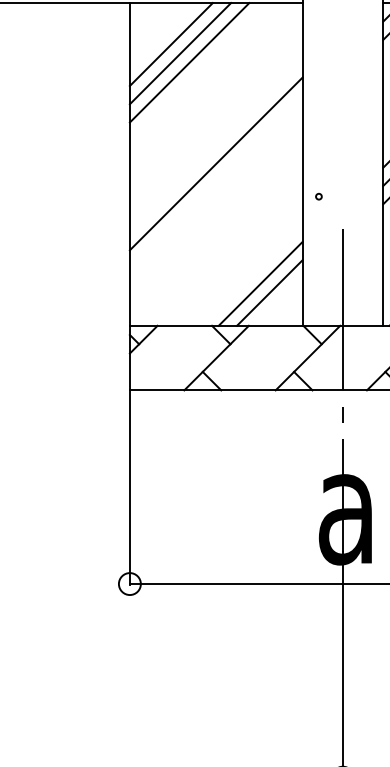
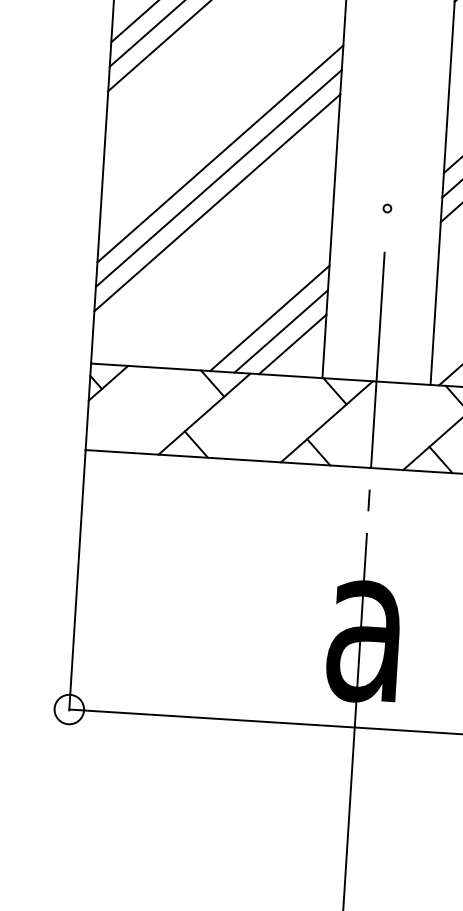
line: (215, 181) -> (217, 177), added
circle: (318, 196) -> (386, 208), moved
line: (215, 200) -> (216, 202), added
line: (278, 301) -> (292, 343), added

